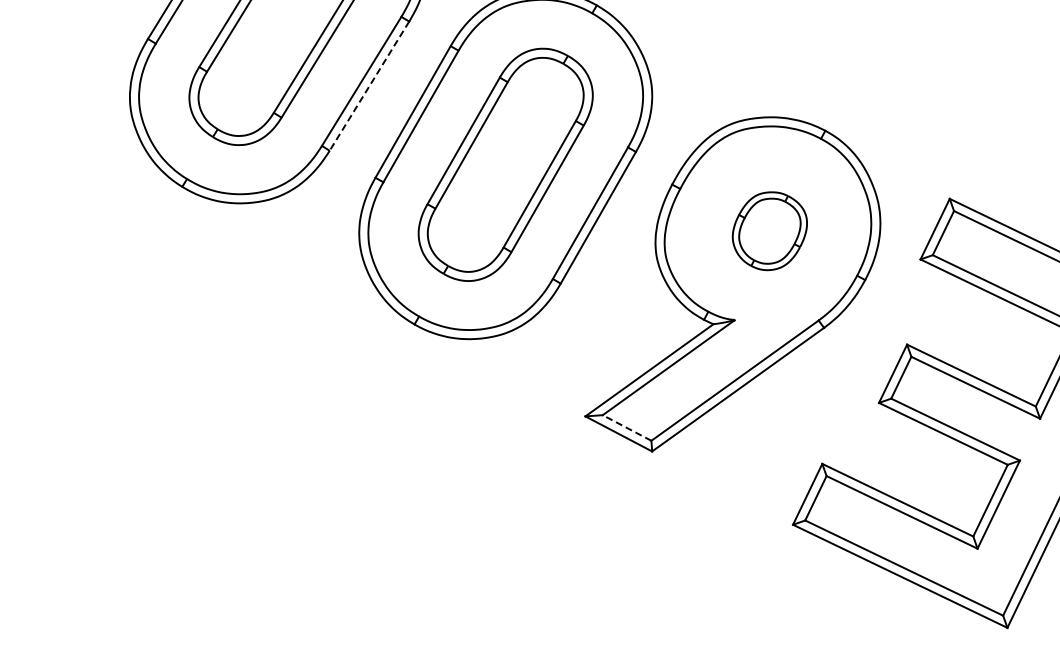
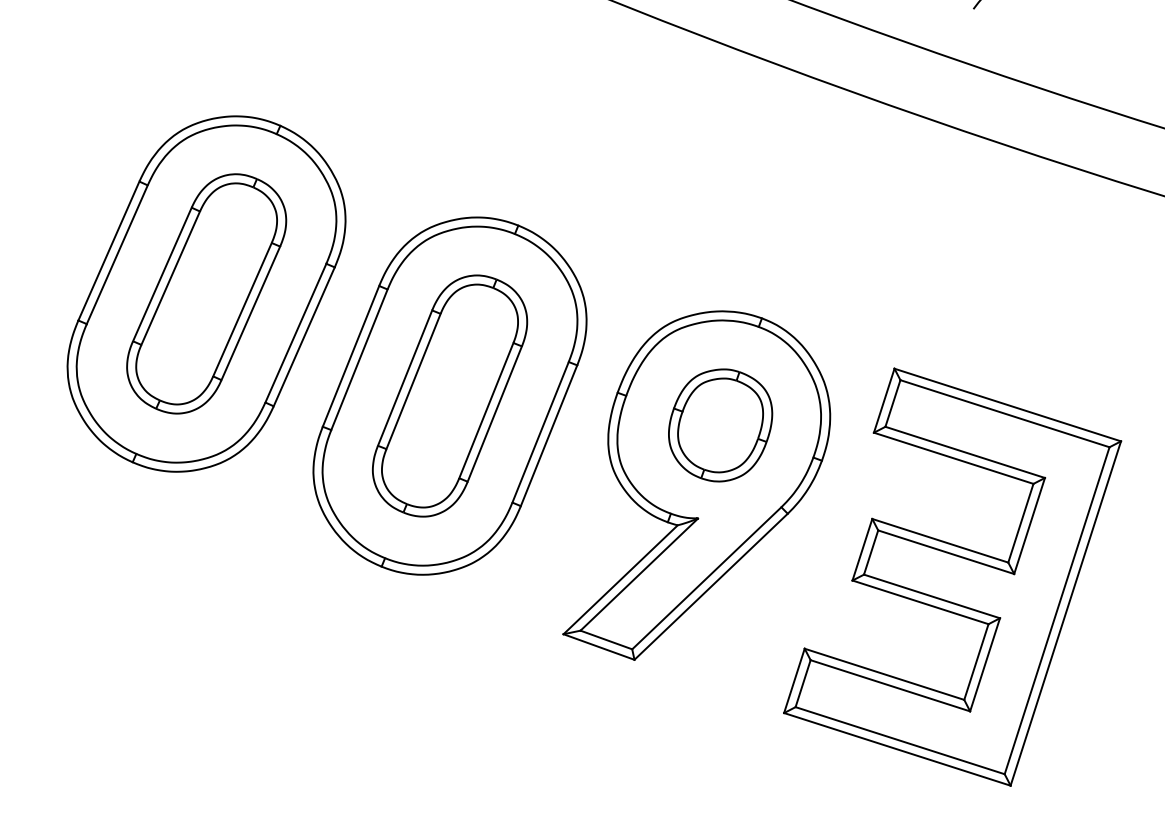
line: (369, 85) -> (304, 336), dashed -> solid
part: (769, 231) -> (720, 425), size x1.43
line: (626, 427) -> (605, 639), dashed -> solid

